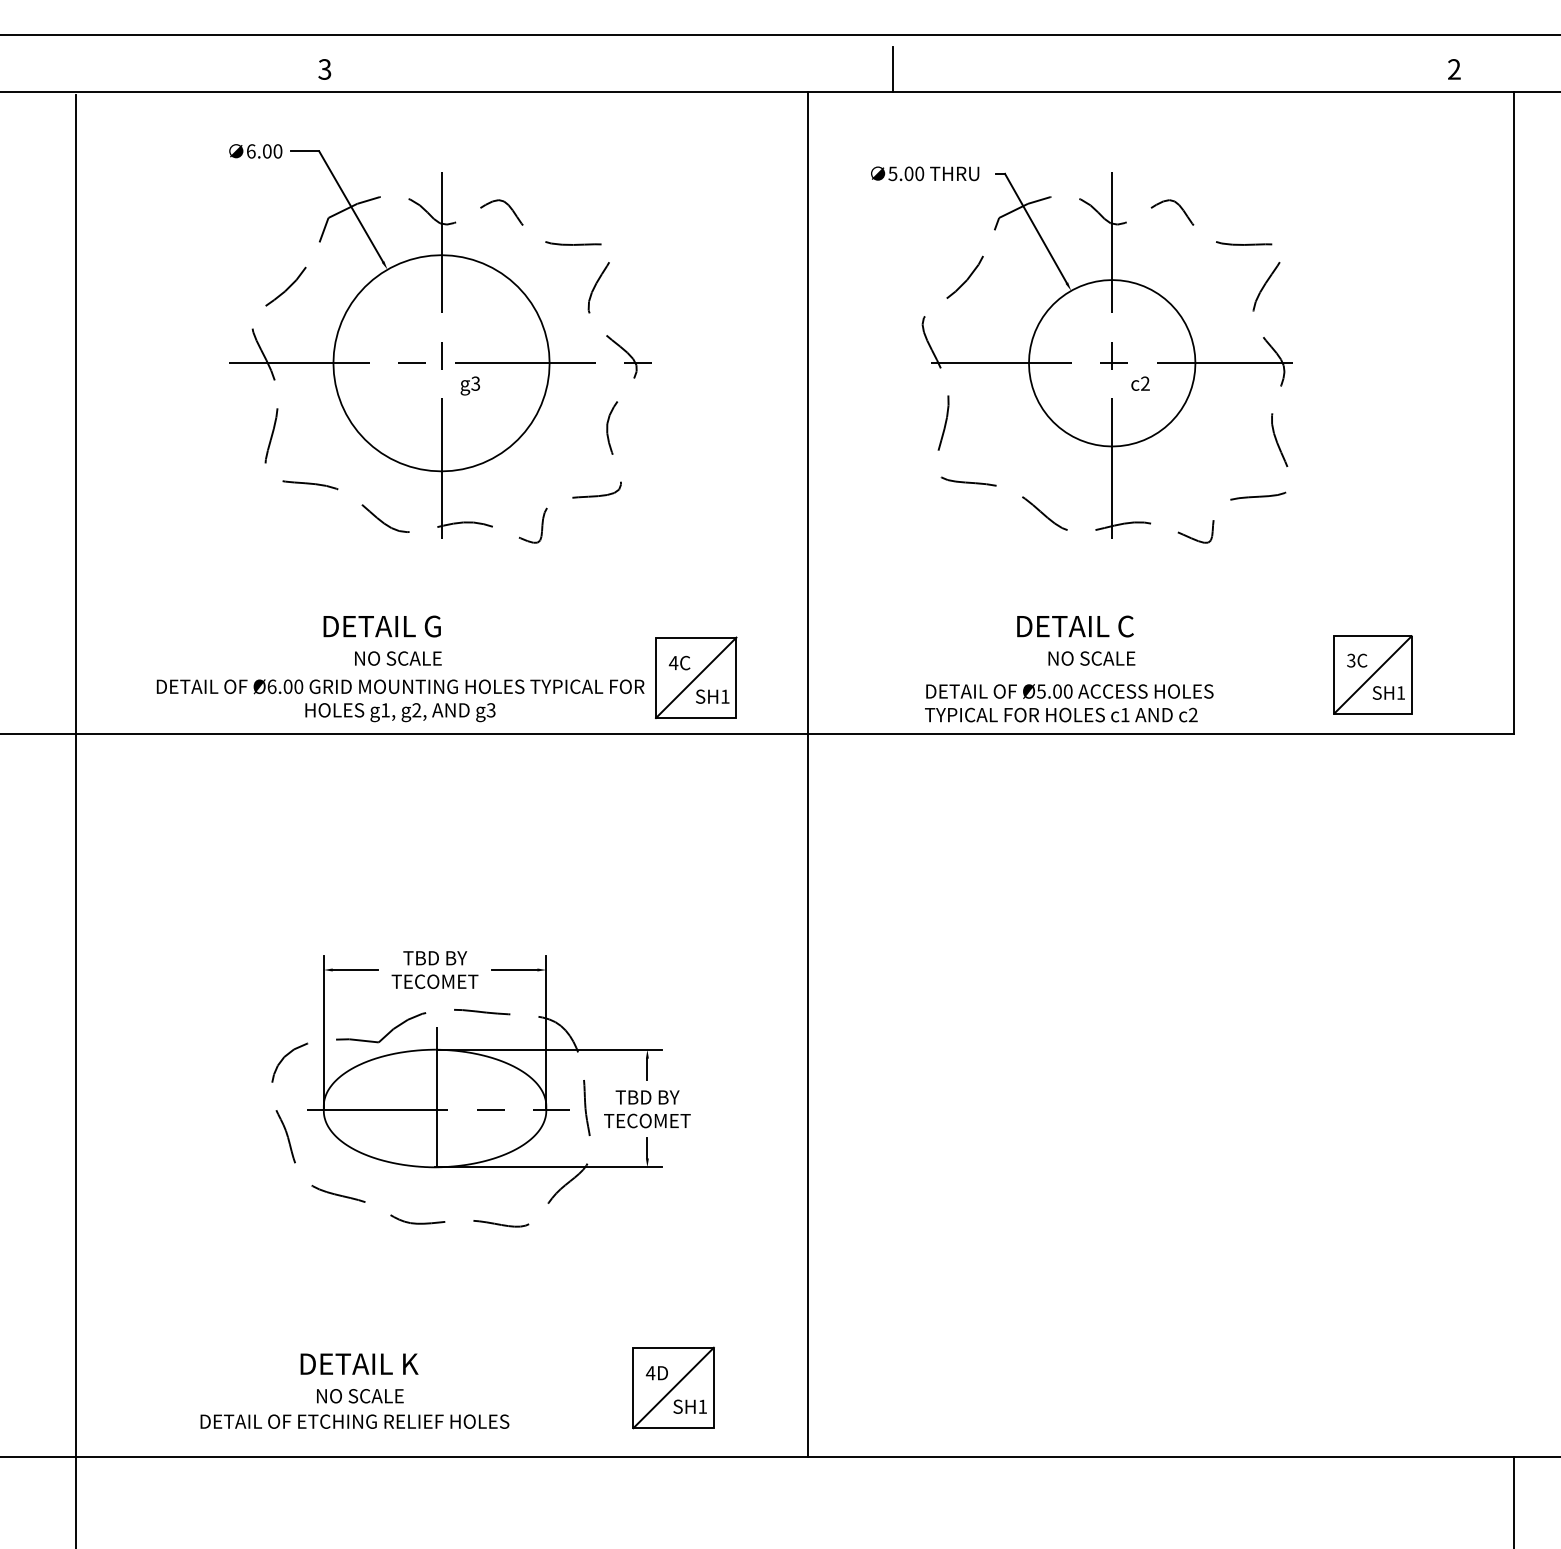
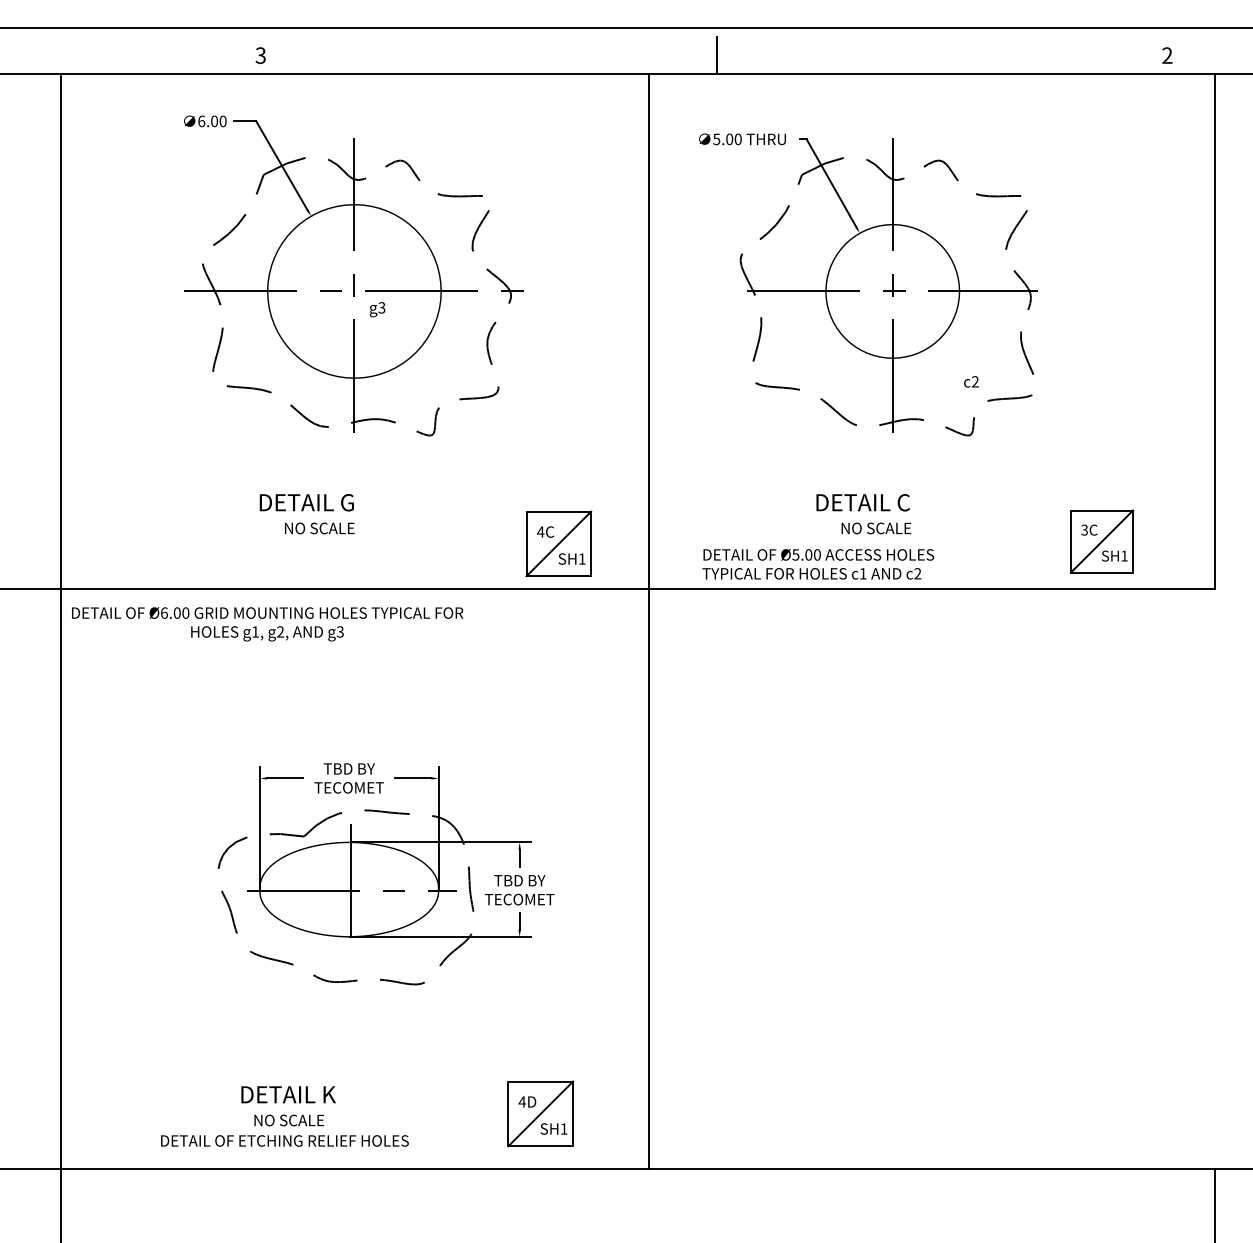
text: (1140, 383) -> (971, 381), moved
text: (400, 700) -> (267, 624), moved
text: (1069, 703) -> (818, 564), moved

